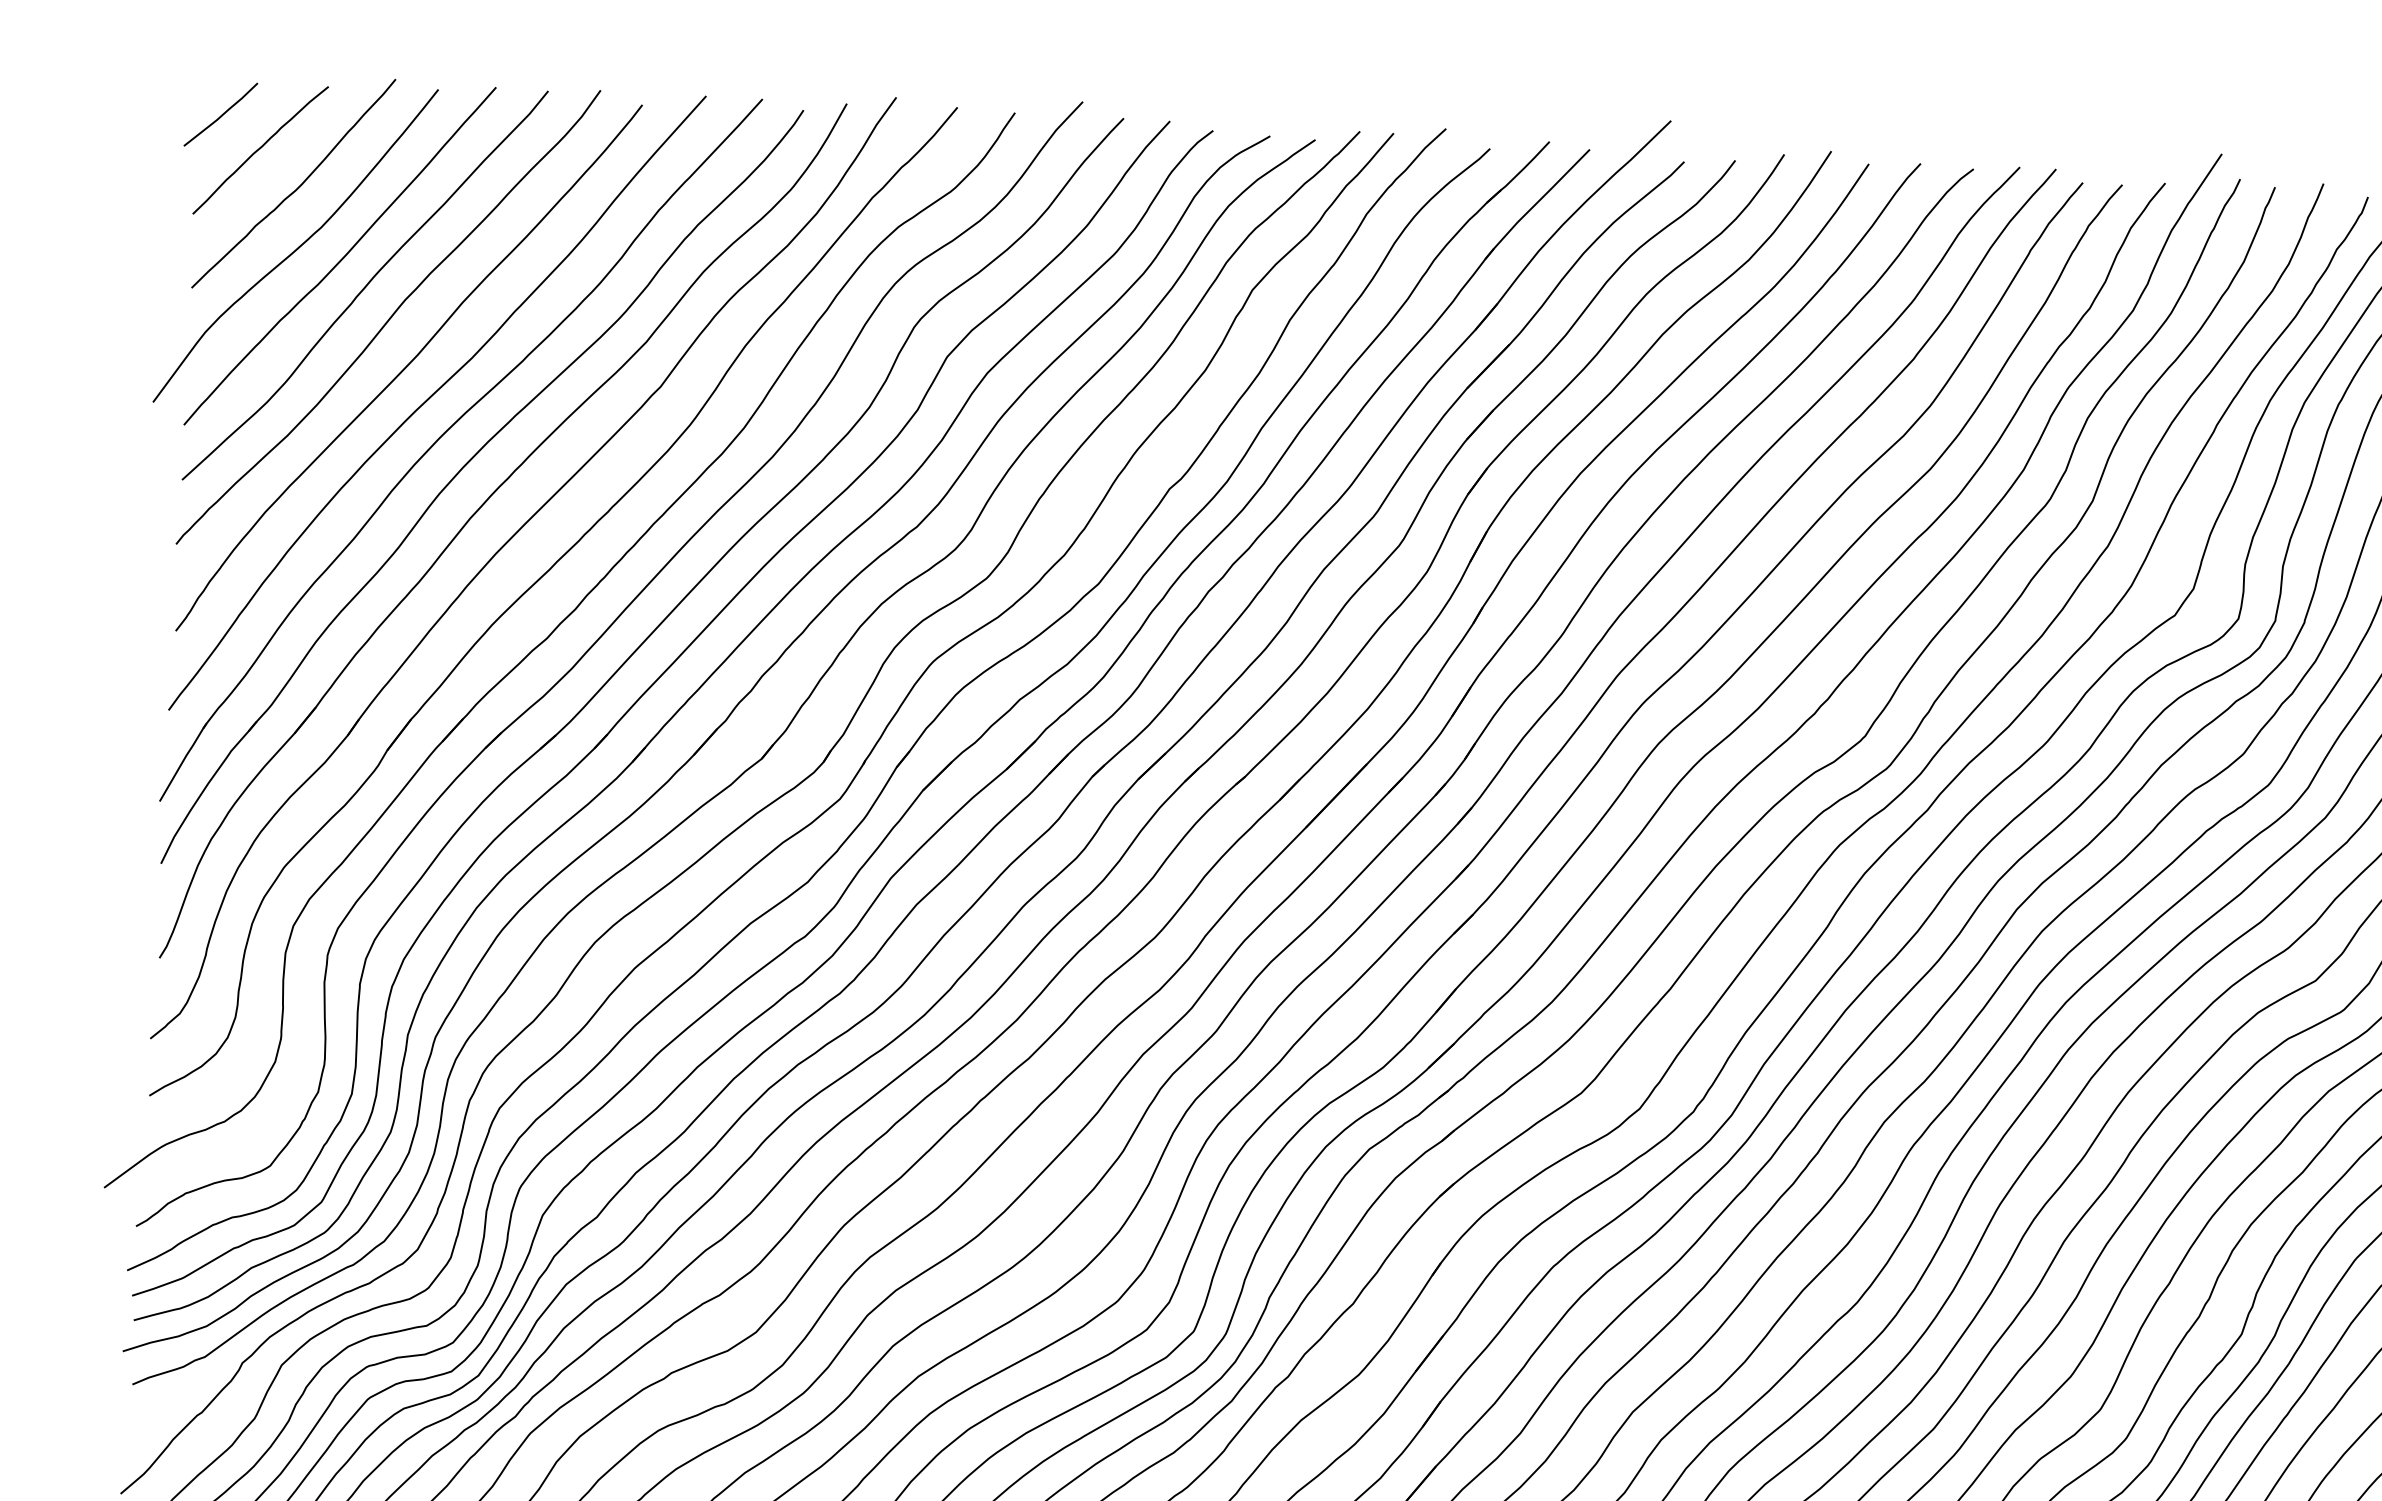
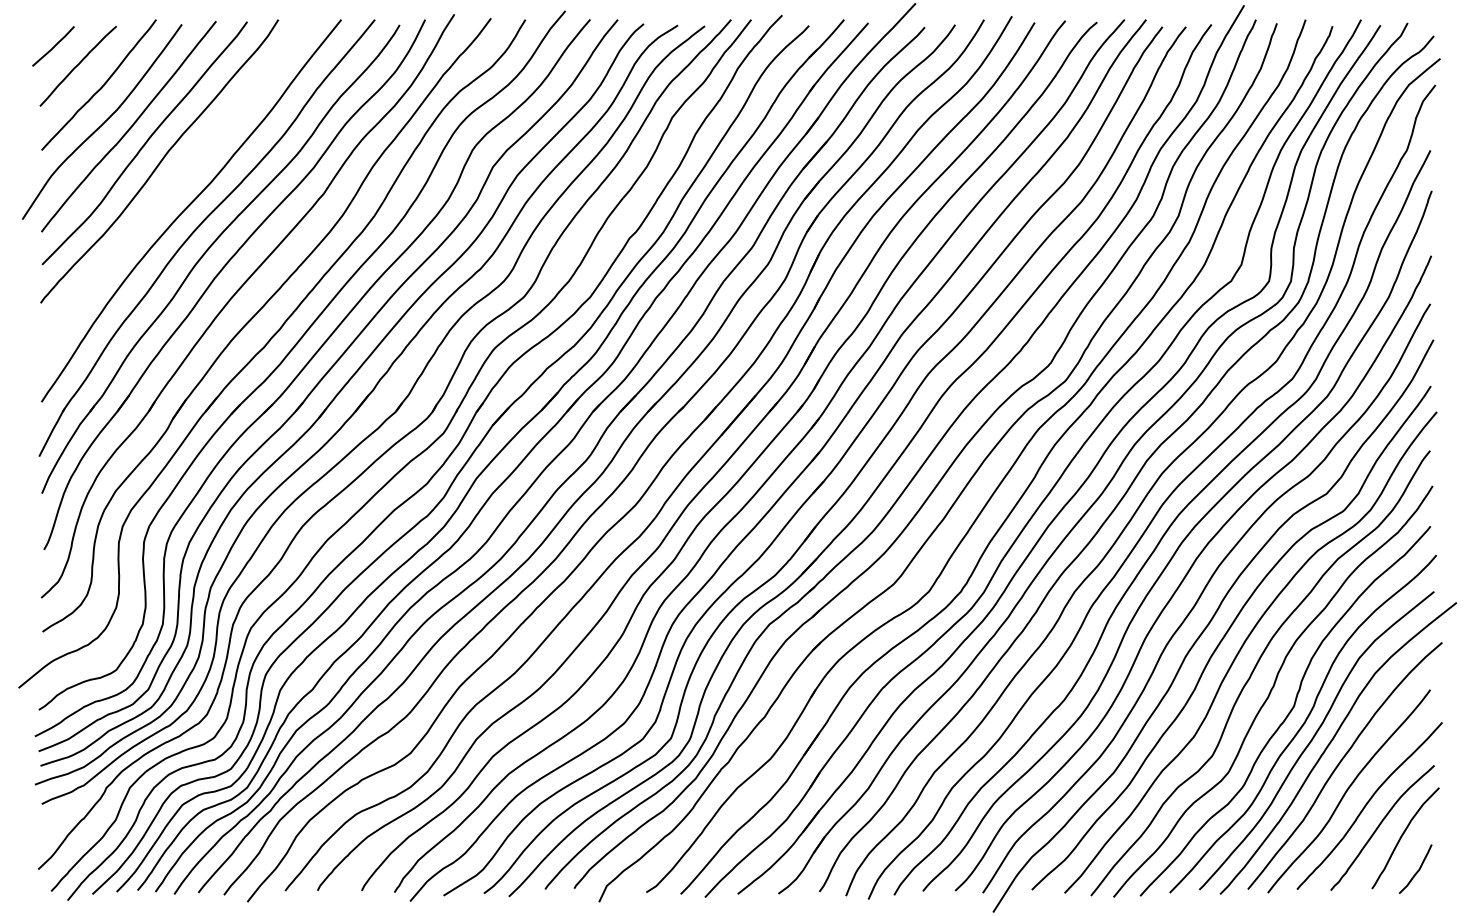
curve: (409, 365) -> (173, 189), removed

